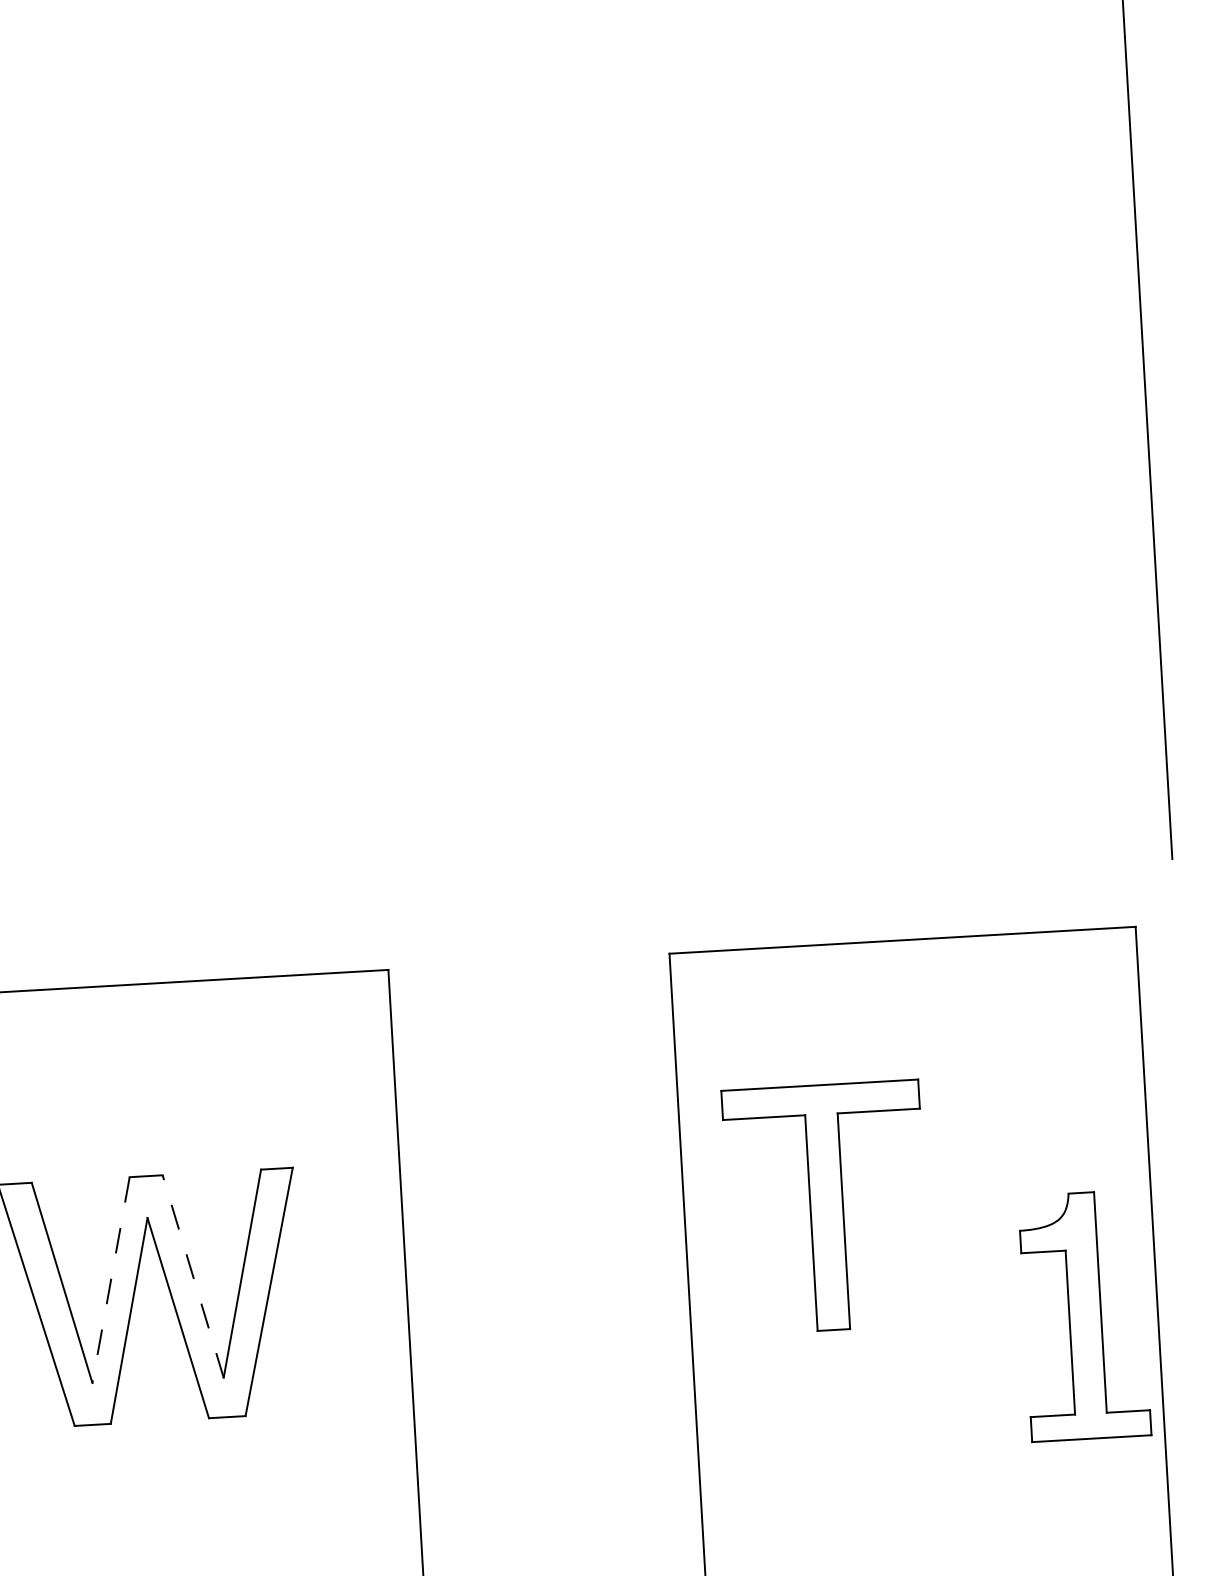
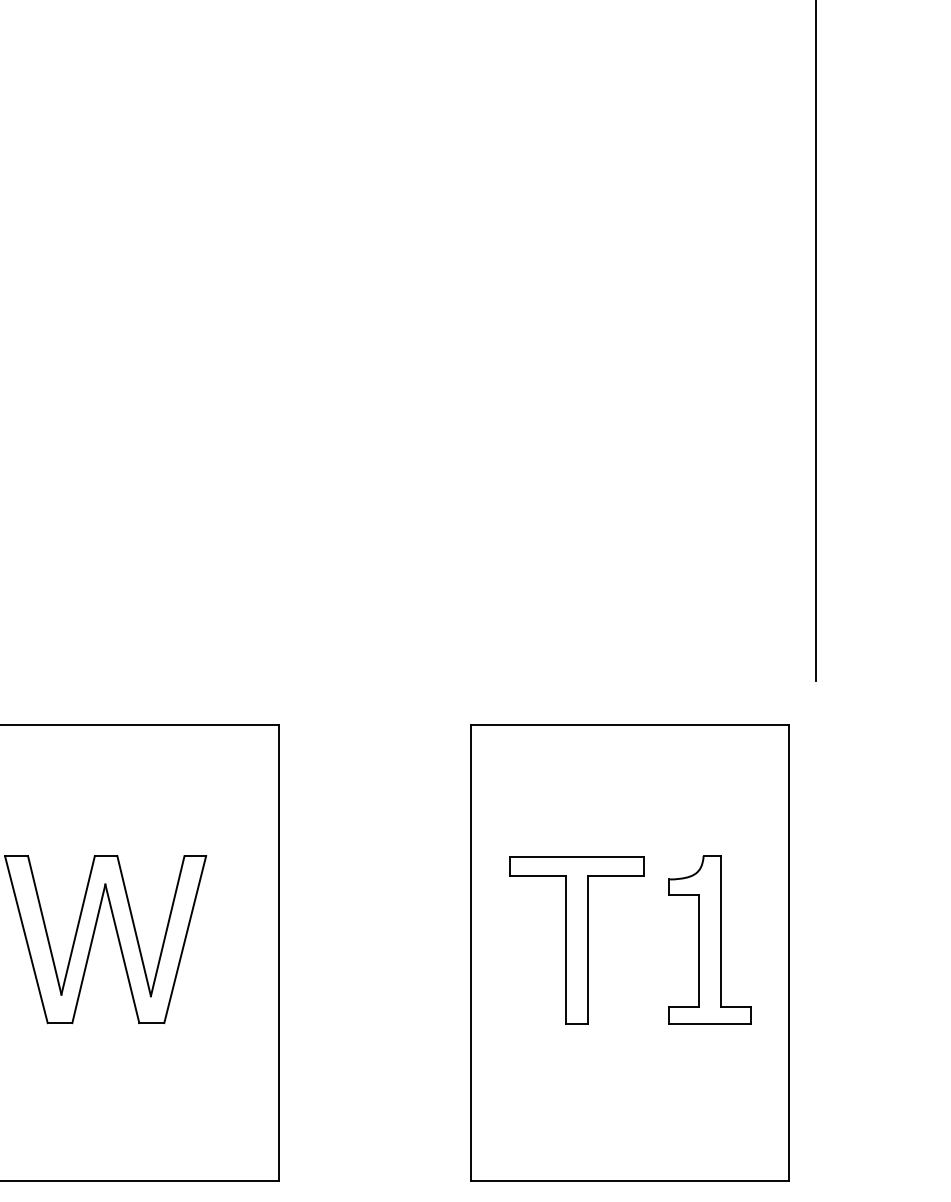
part: (826, 1208) -> (576, 940), moved
line: (193, 1275) -> (134, 925), dashed -> solid
line: (111, 1280) -> (78, 925), dashed -> solid
part: (1084, 1315) -> (709, 939), moved

